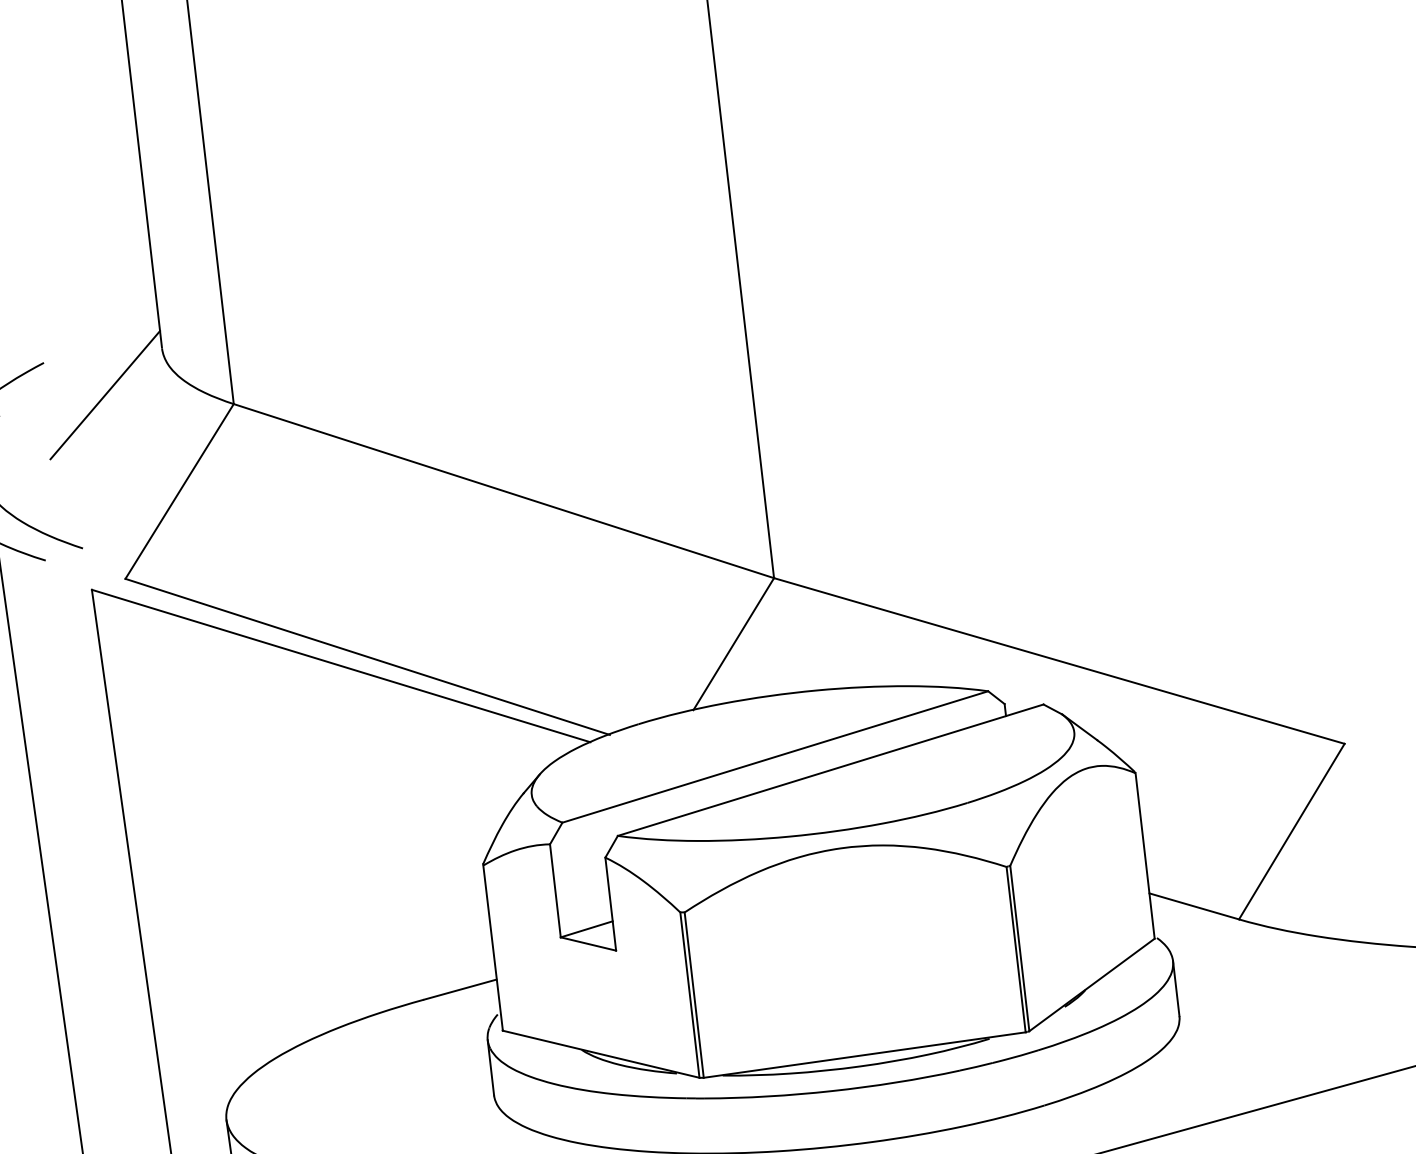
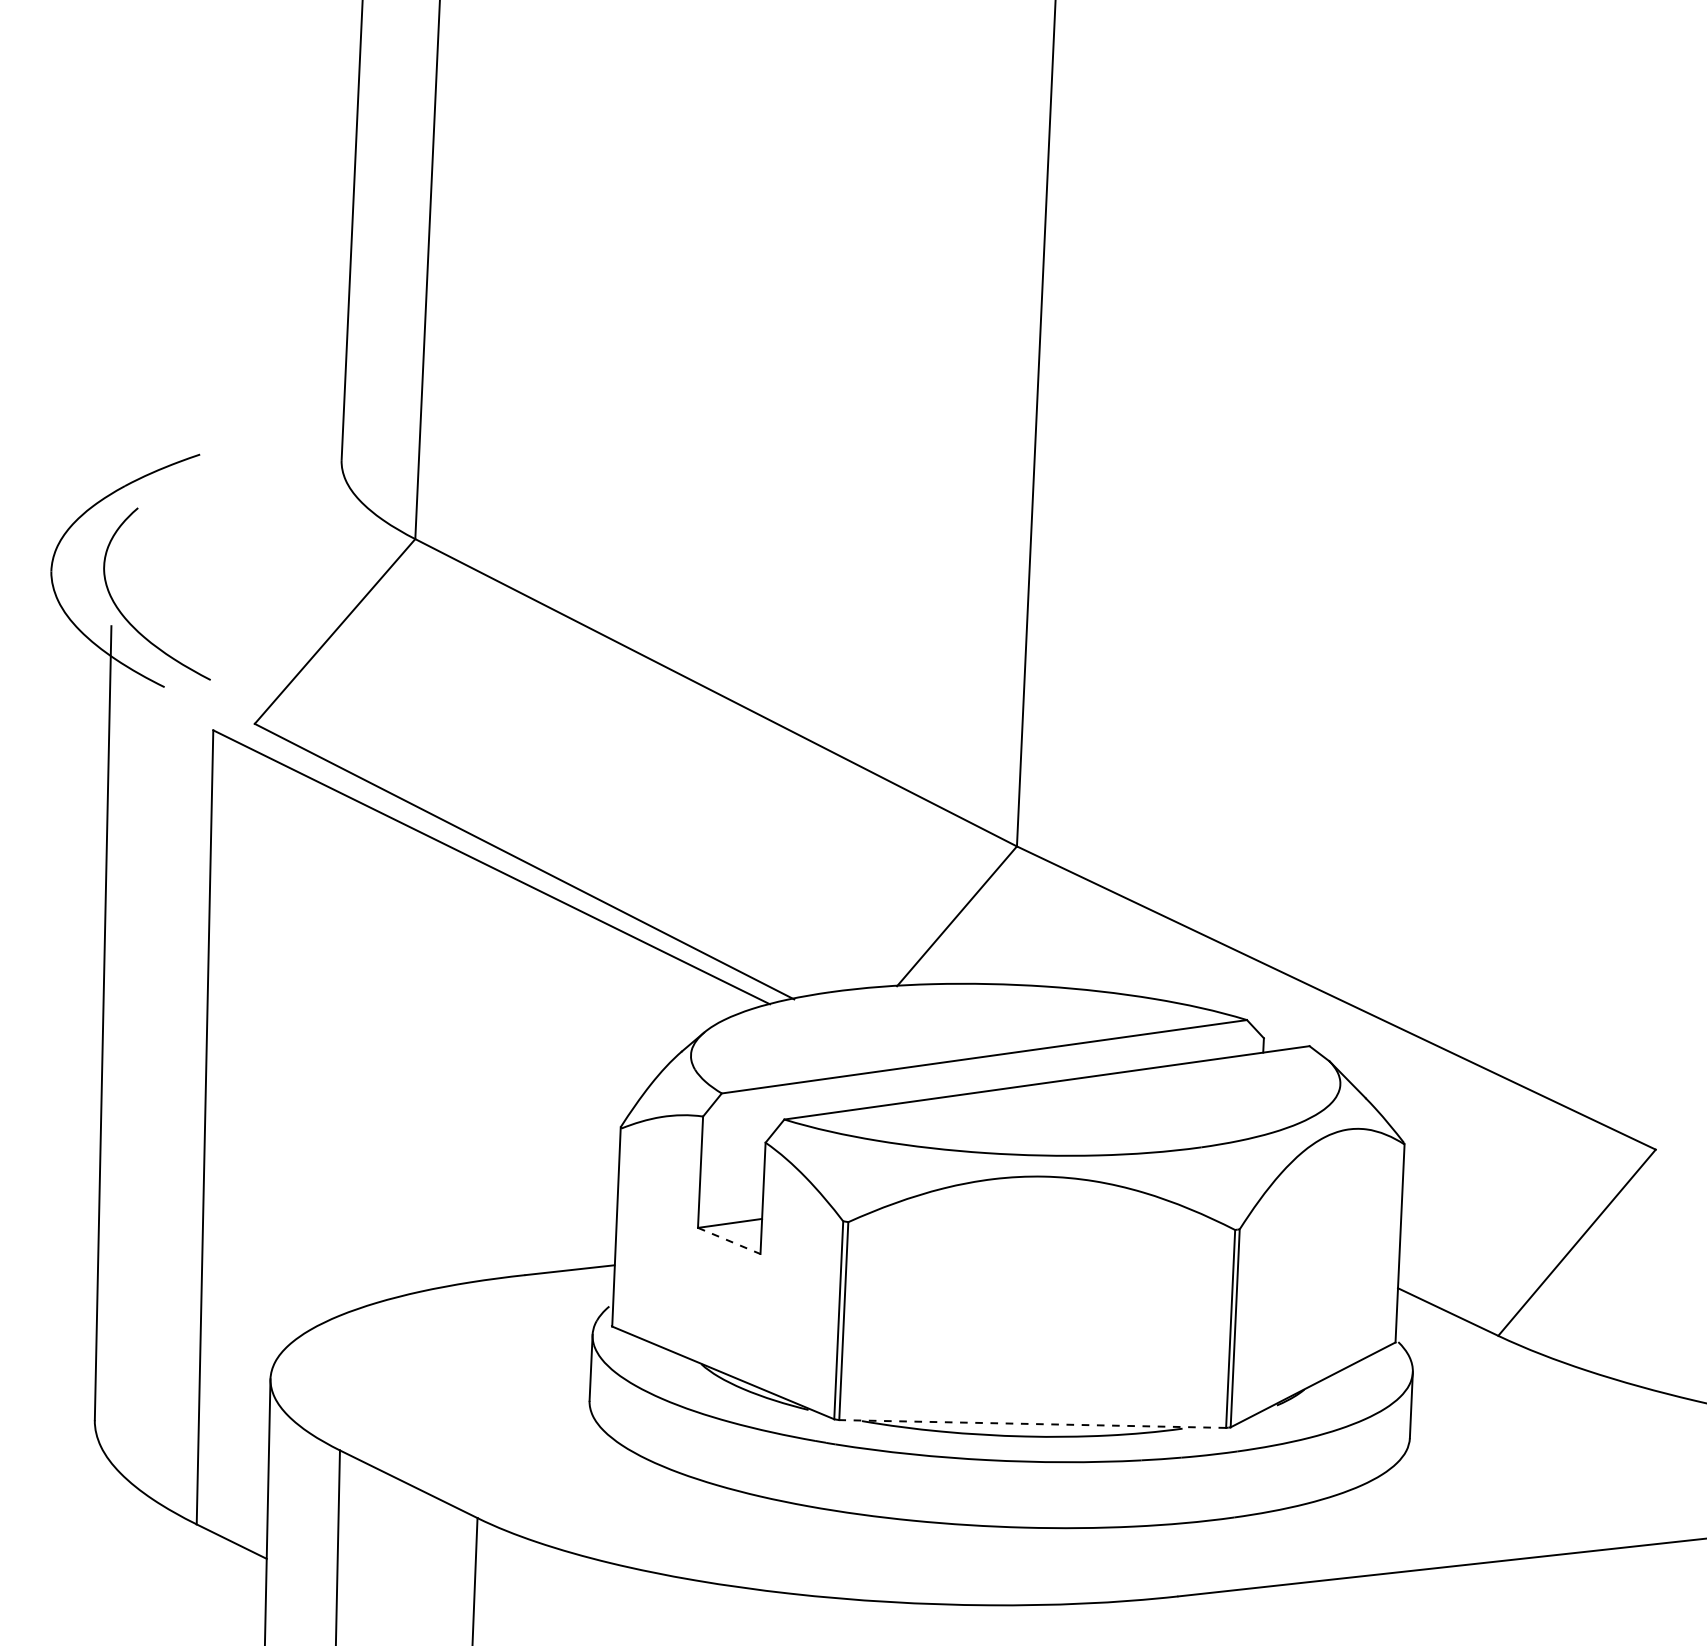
line: (104, 395) -> (265, 504), removed
line: (588, 943) -> (729, 1240), solid -> dashed
line: (864, 1055) -> (1032, 1424), solid -> dashed

